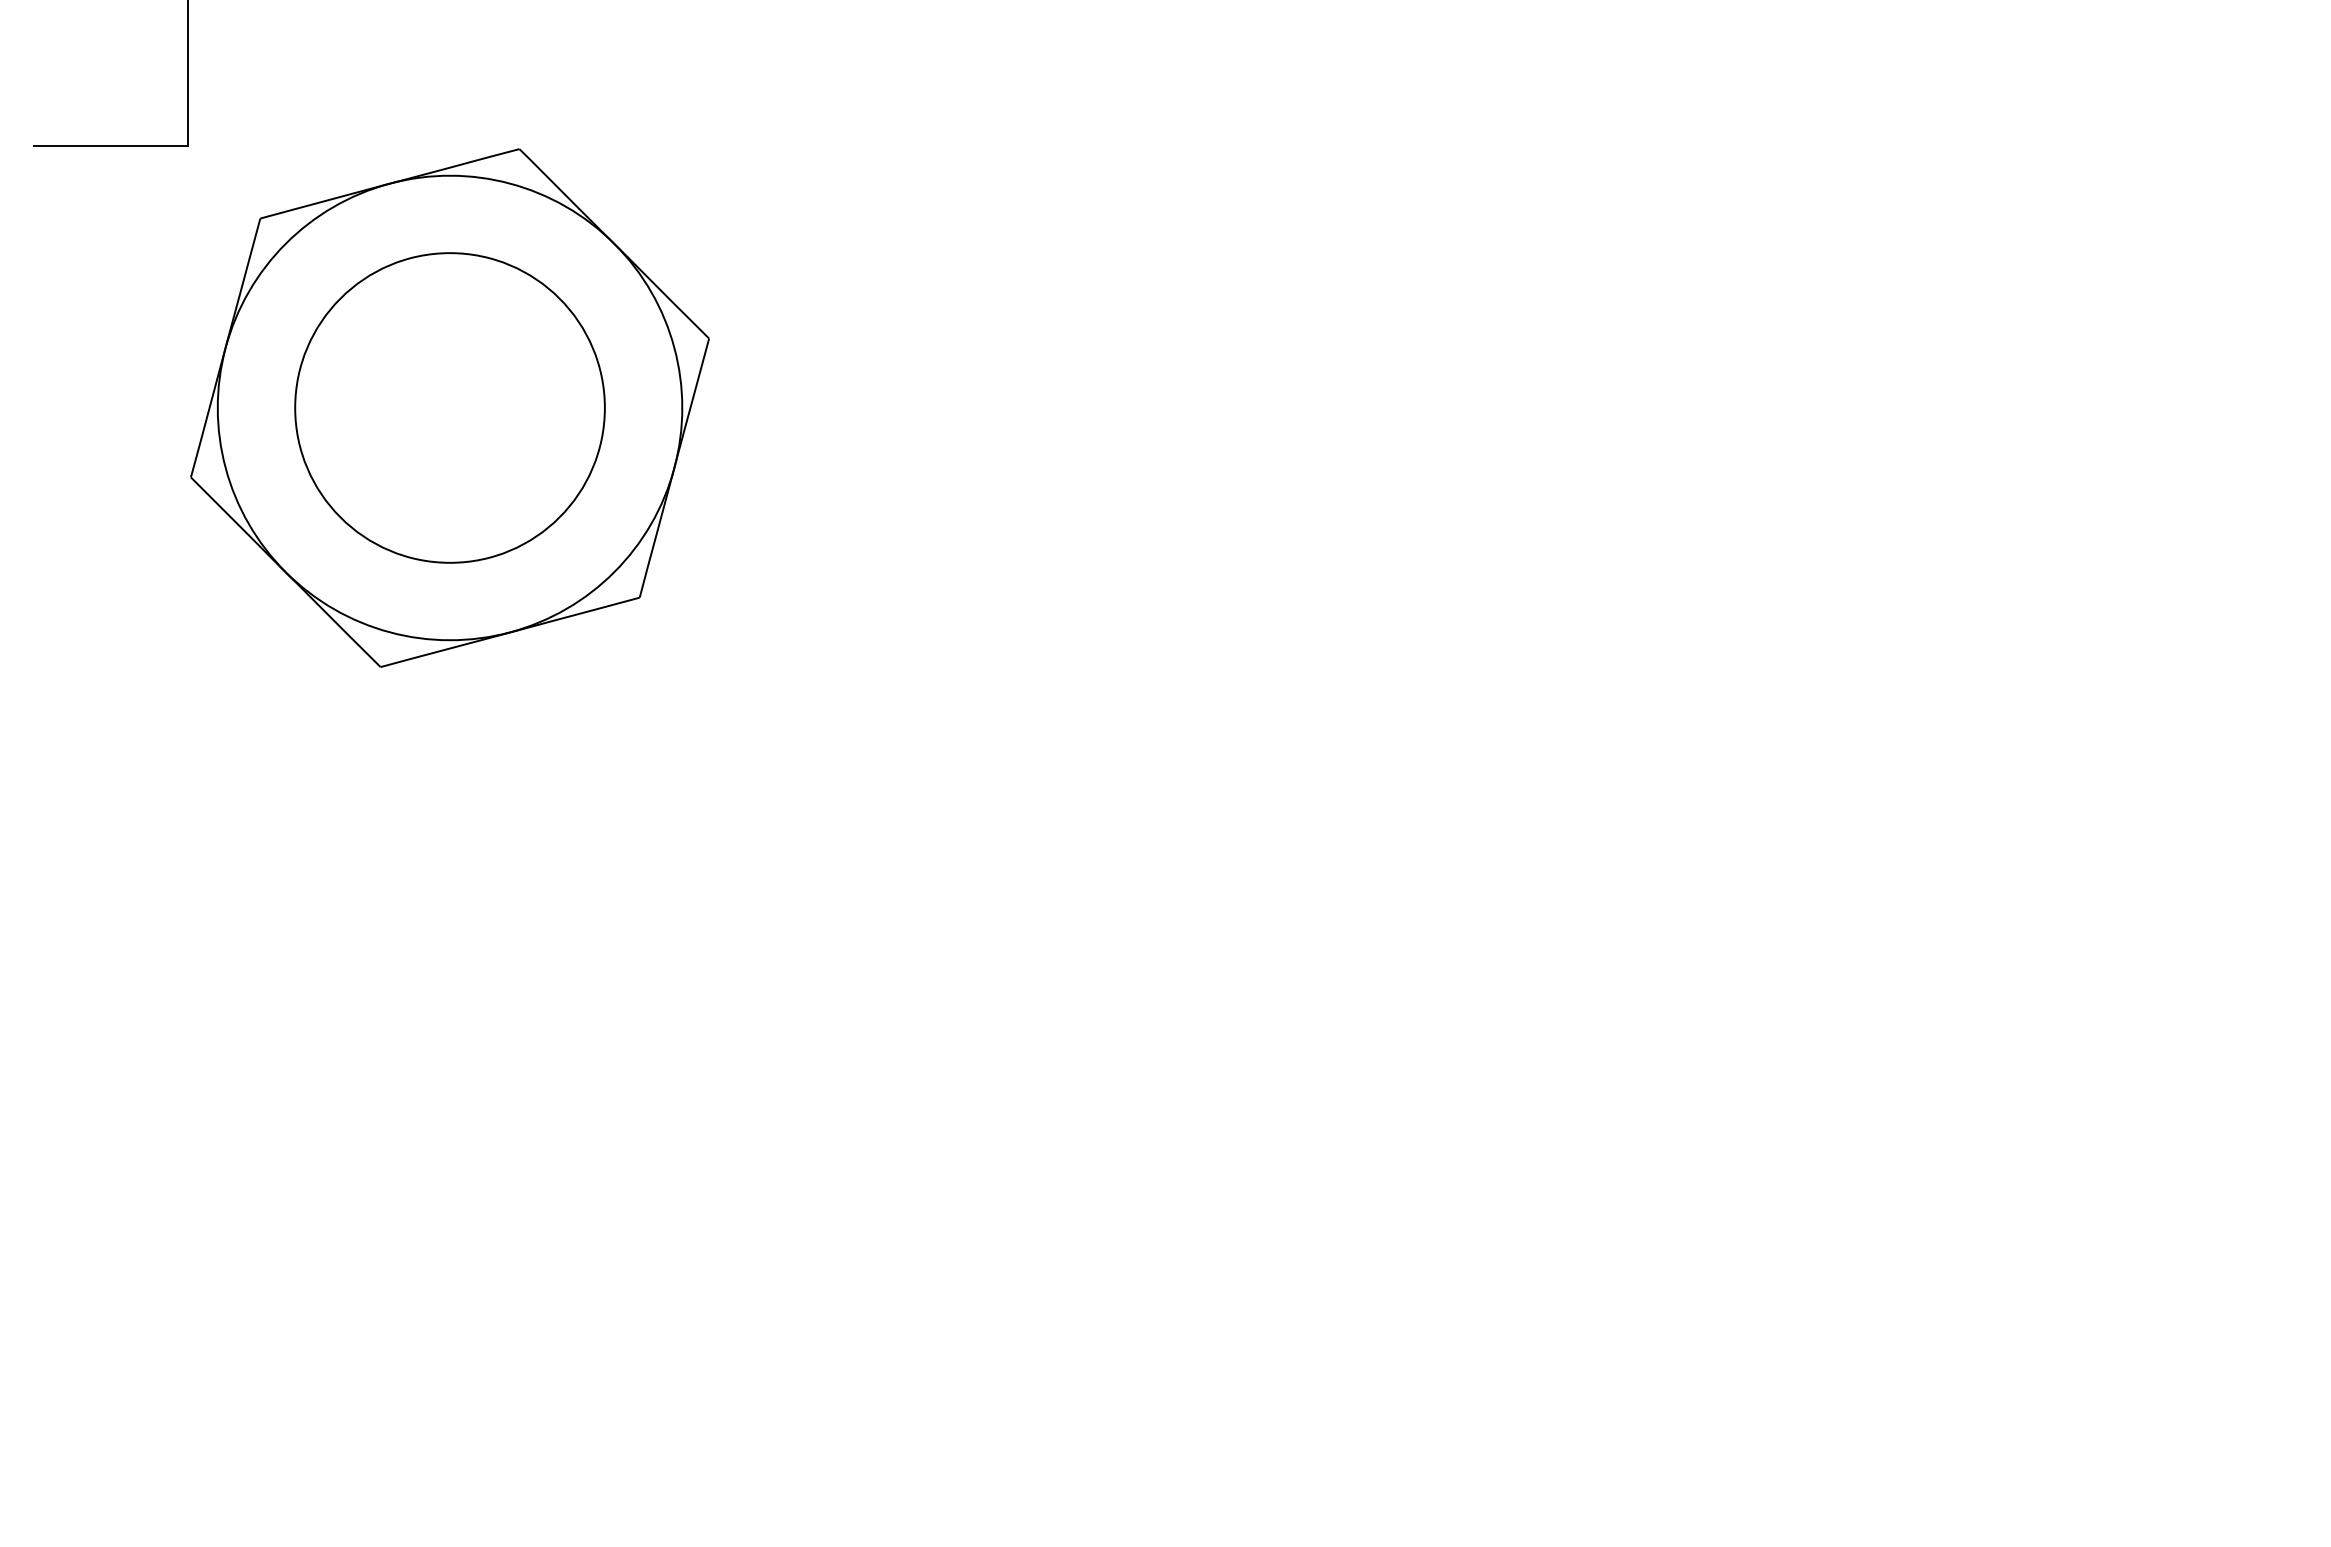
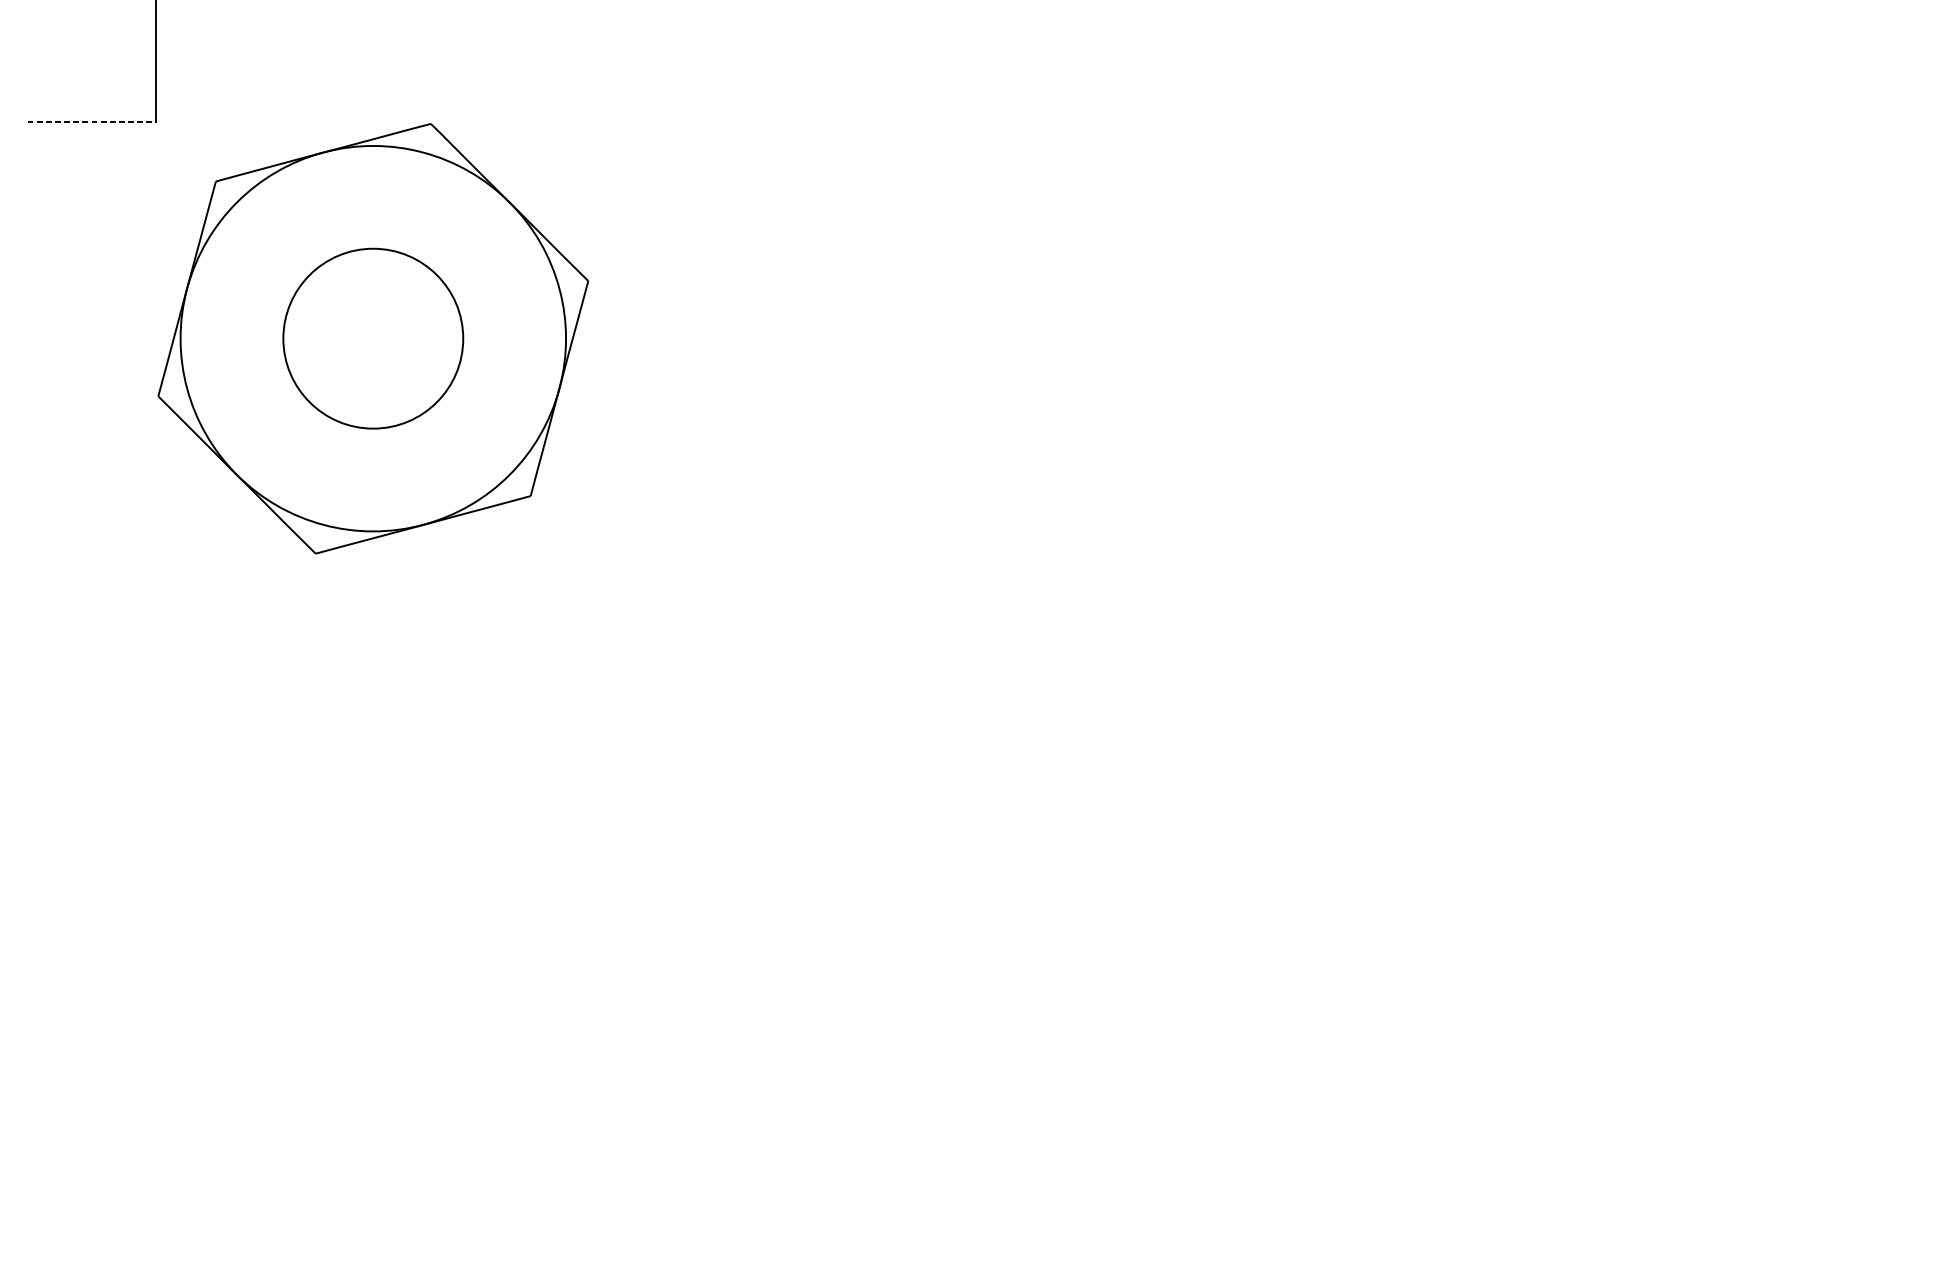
line: (111, 146) -> (92, 121), solid -> dashed
circle: (449, 407) -> (372, 338), size x0.7

